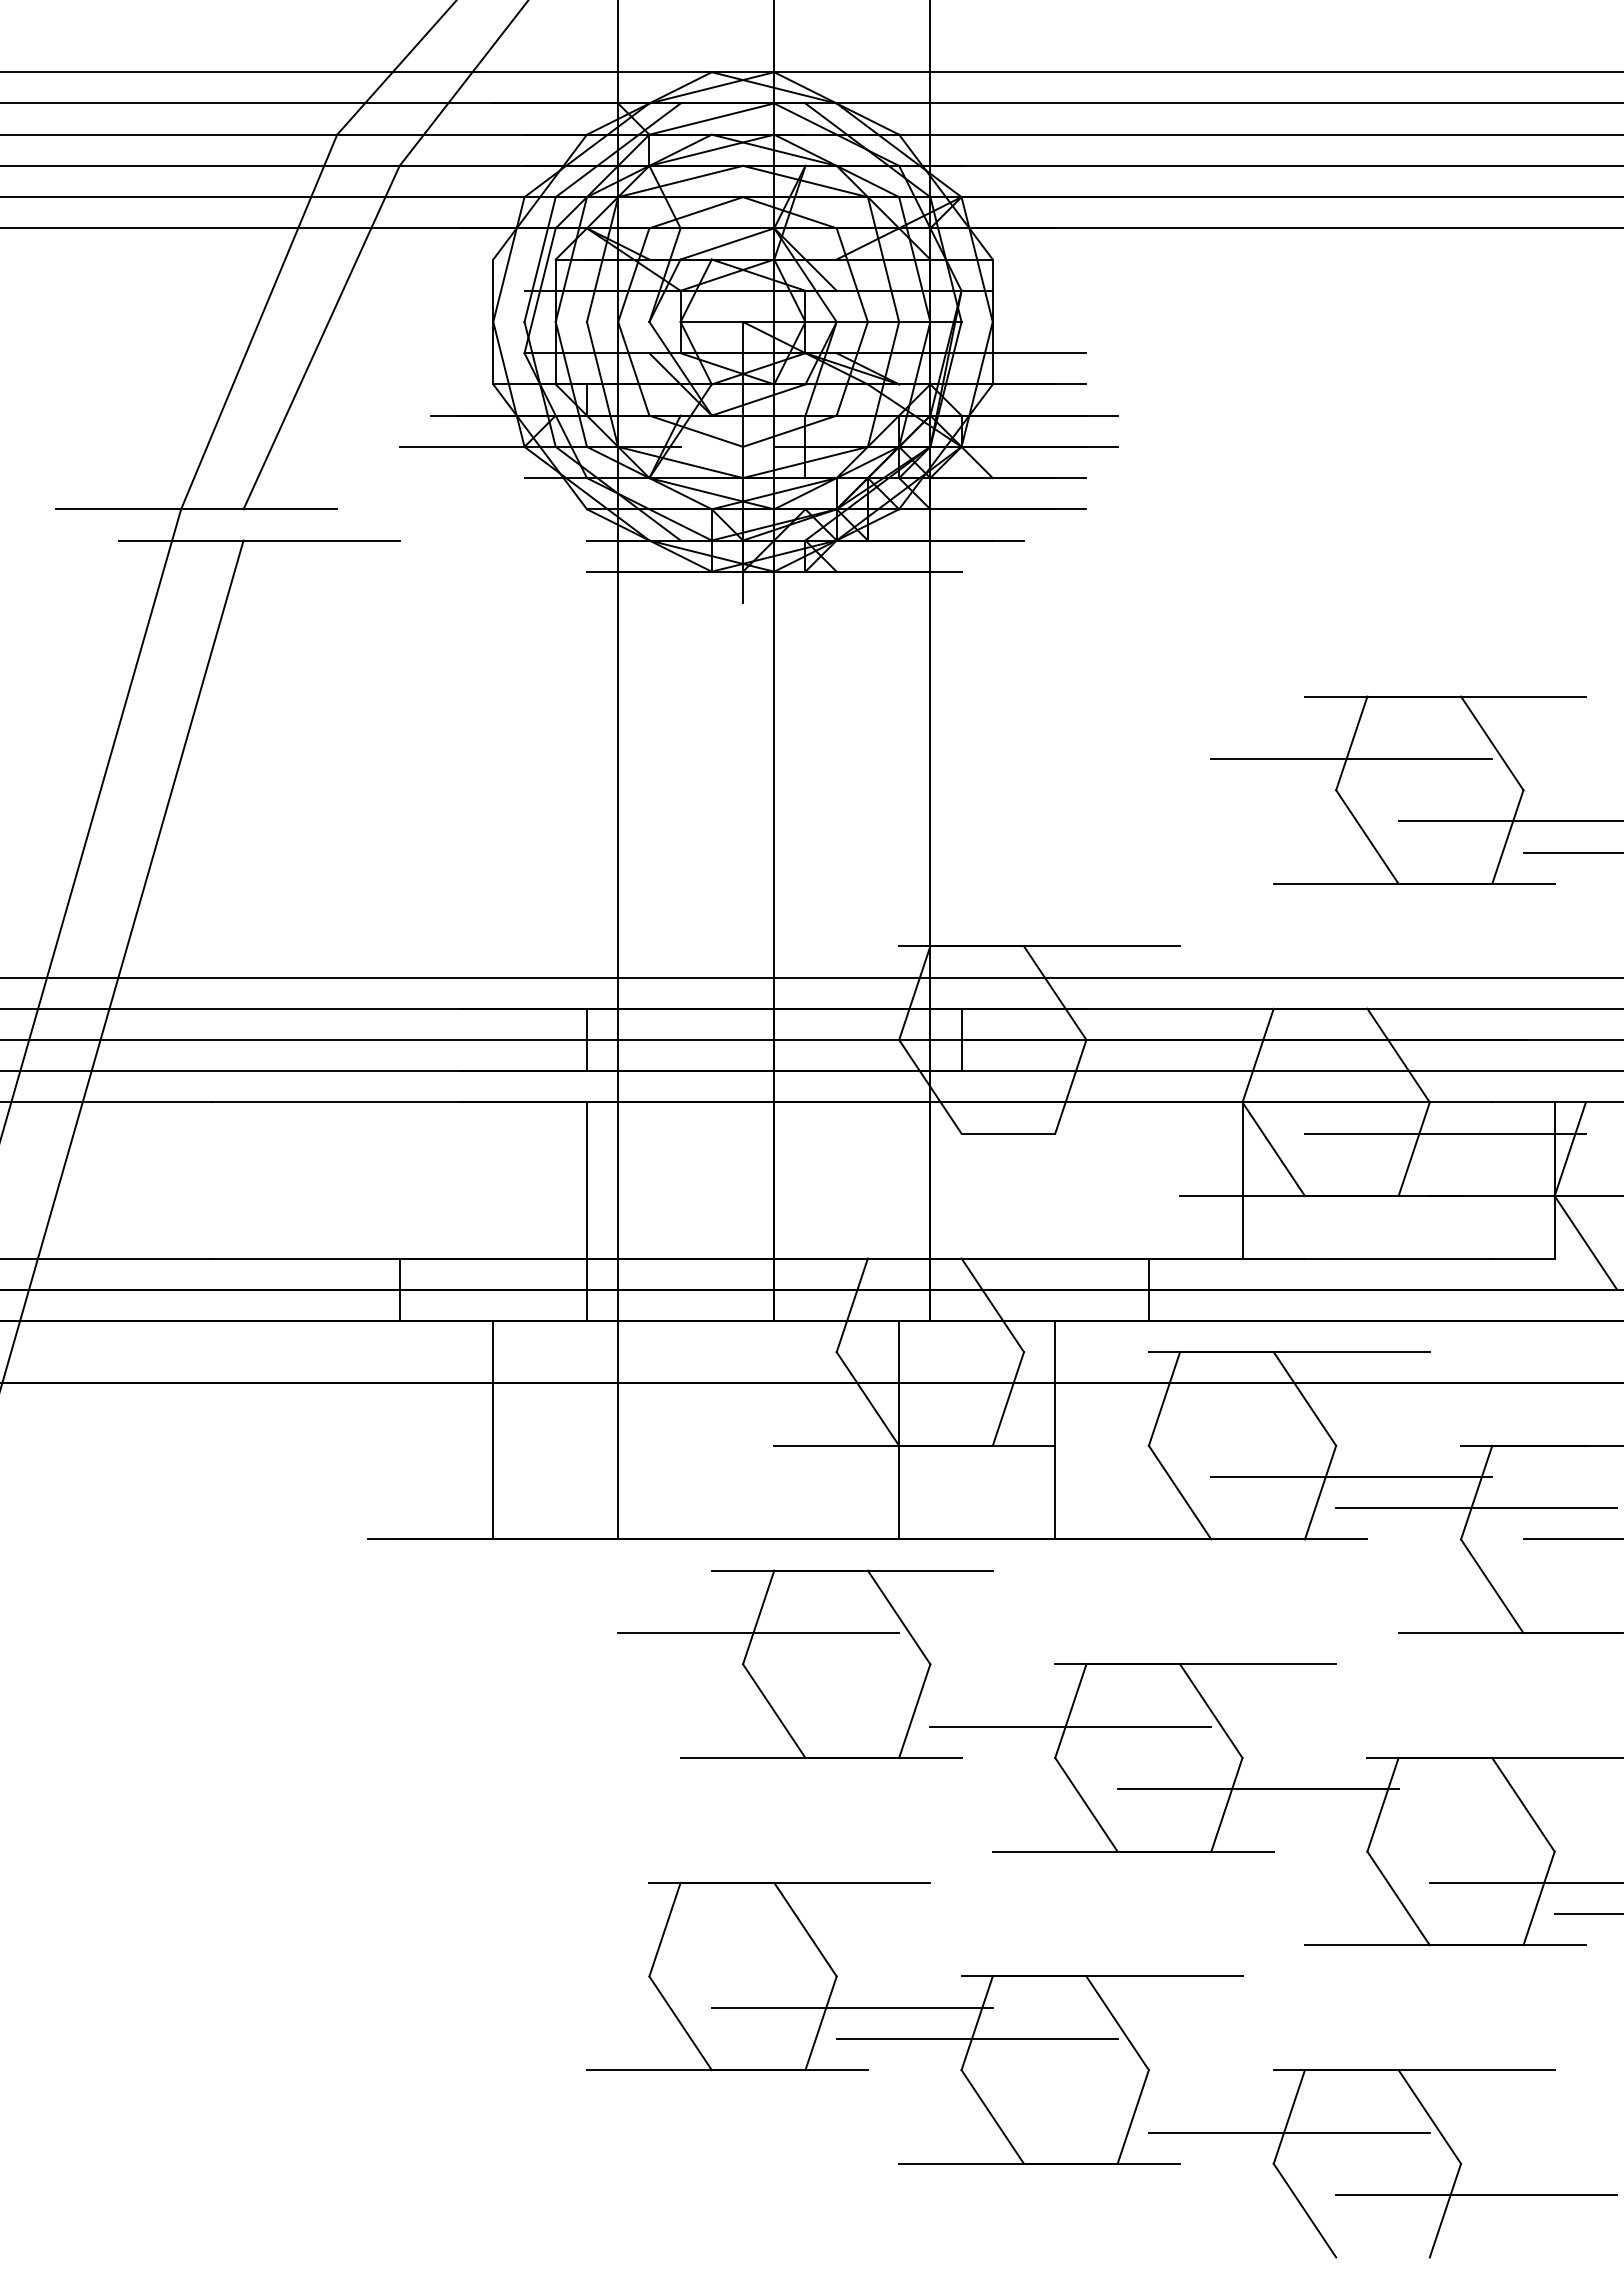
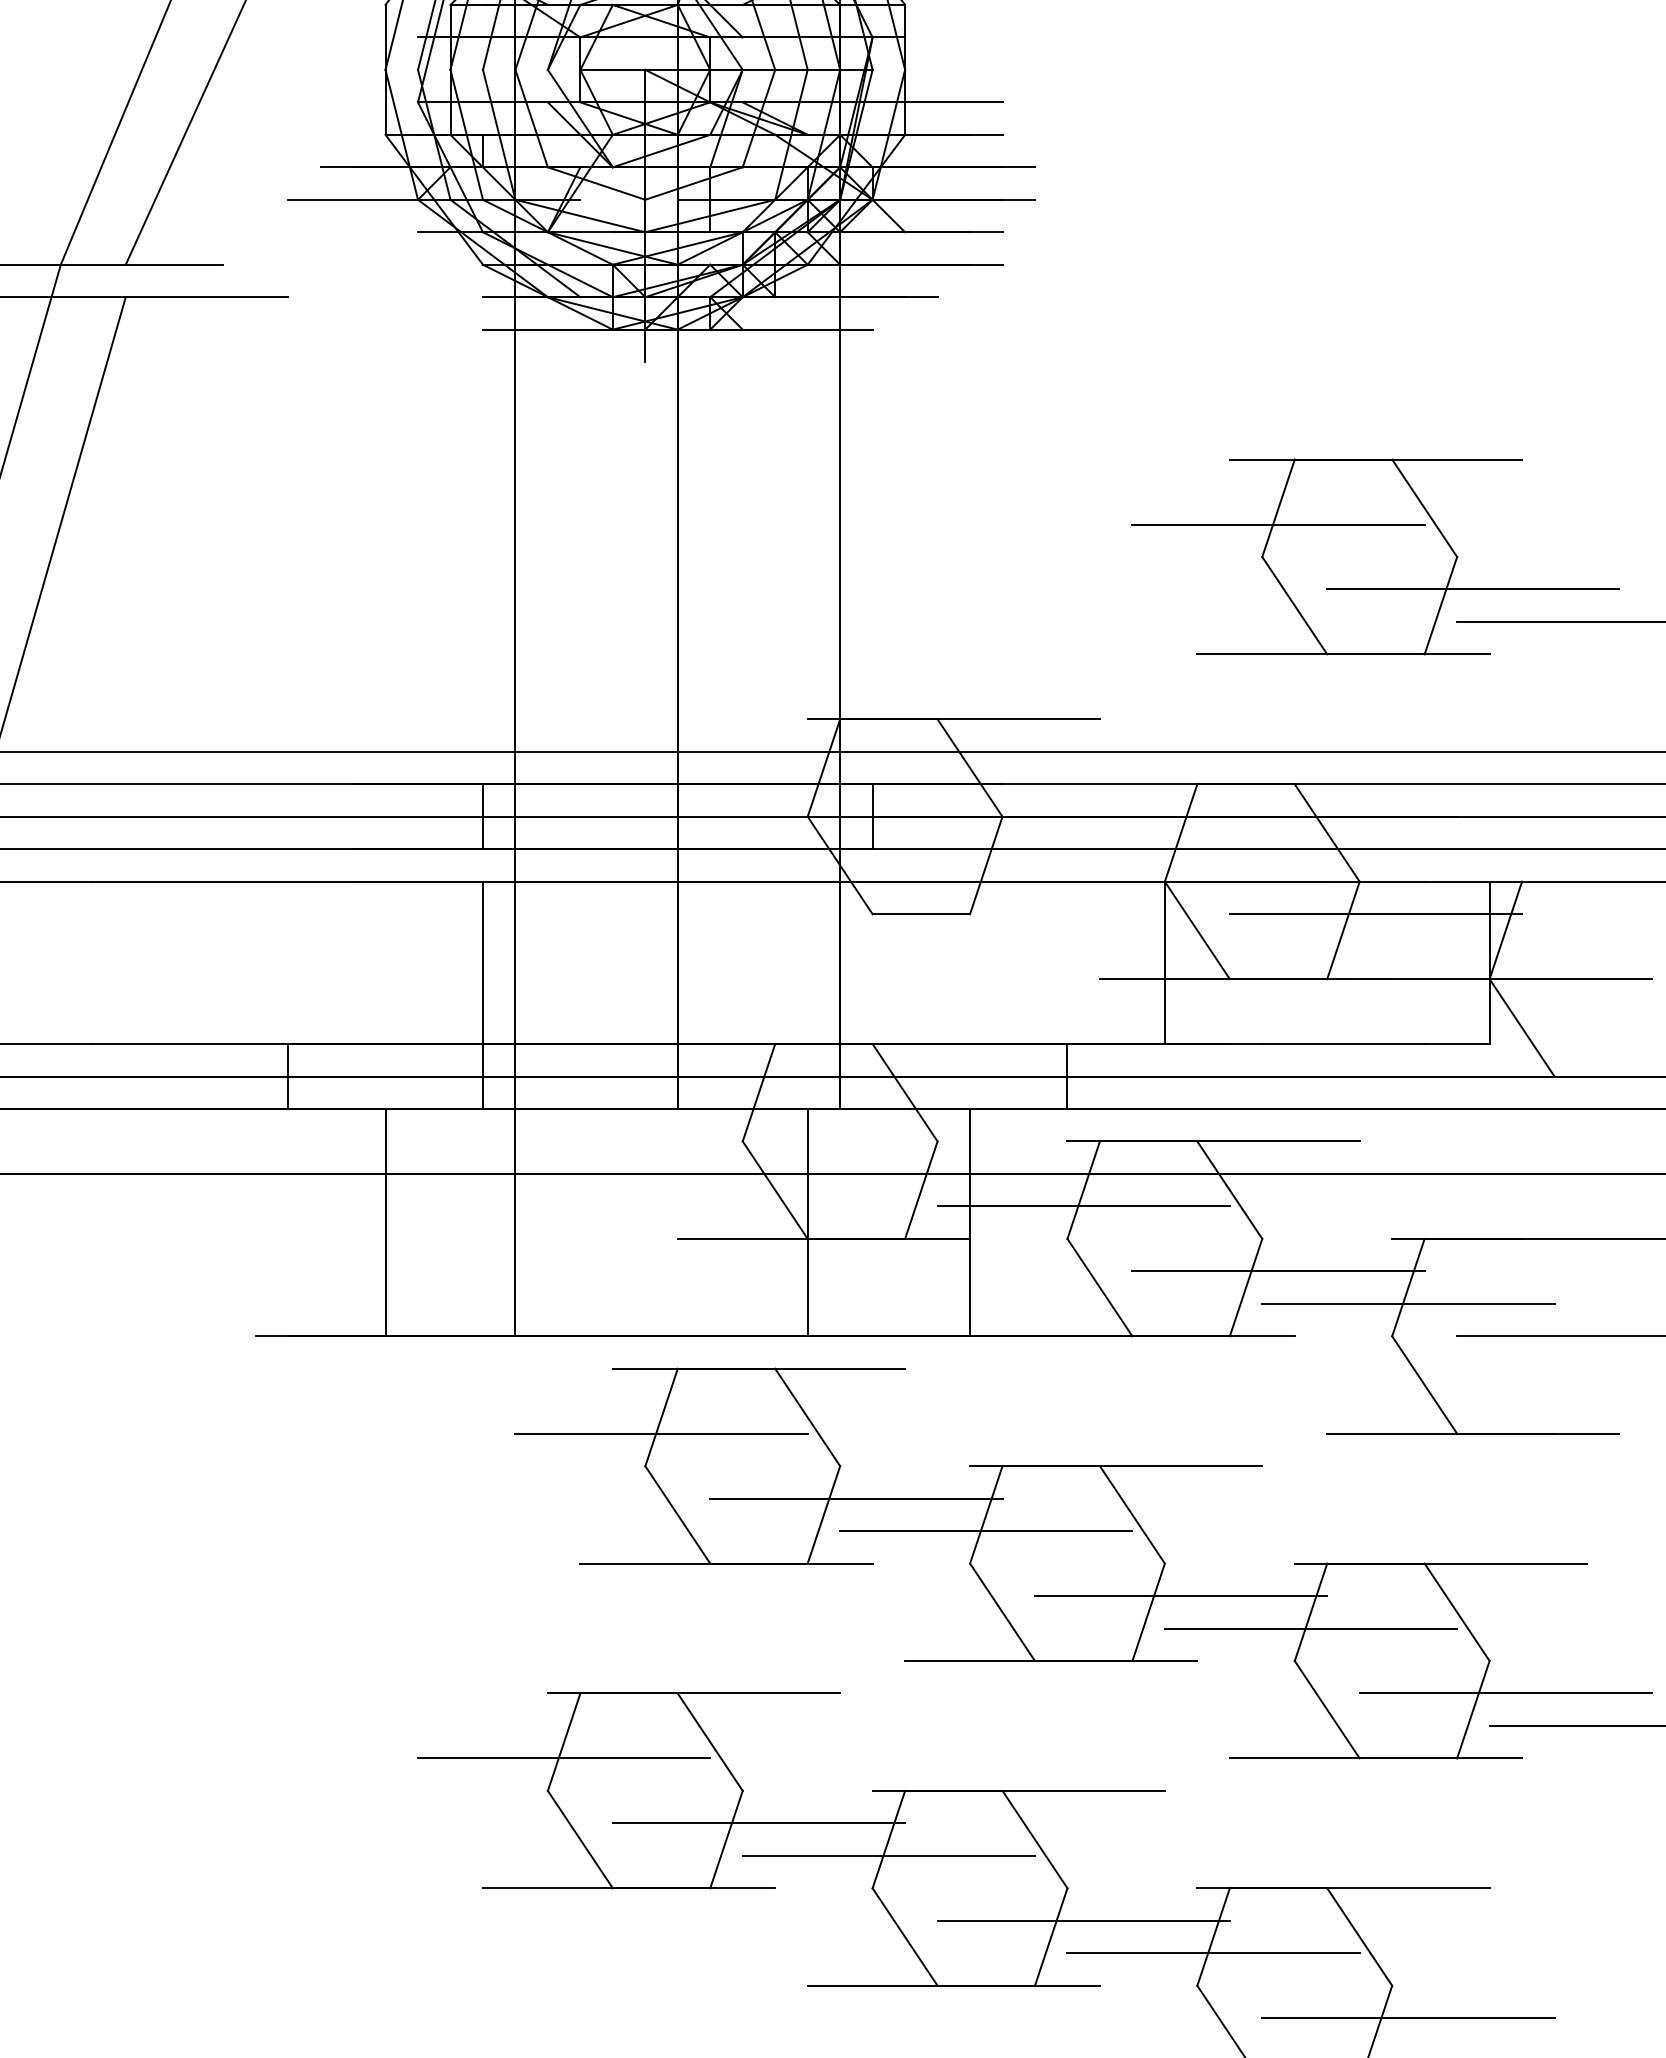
line: (1164, 1414) -> (1083, 1206), added
line: (945, 1695) -> (855, 1498), added
line: (1382, 1820) -> (1310, 1628), added
line: (664, 1945) -> (563, 1758), added
line: (1164, 2101) -> (1083, 1920), added

